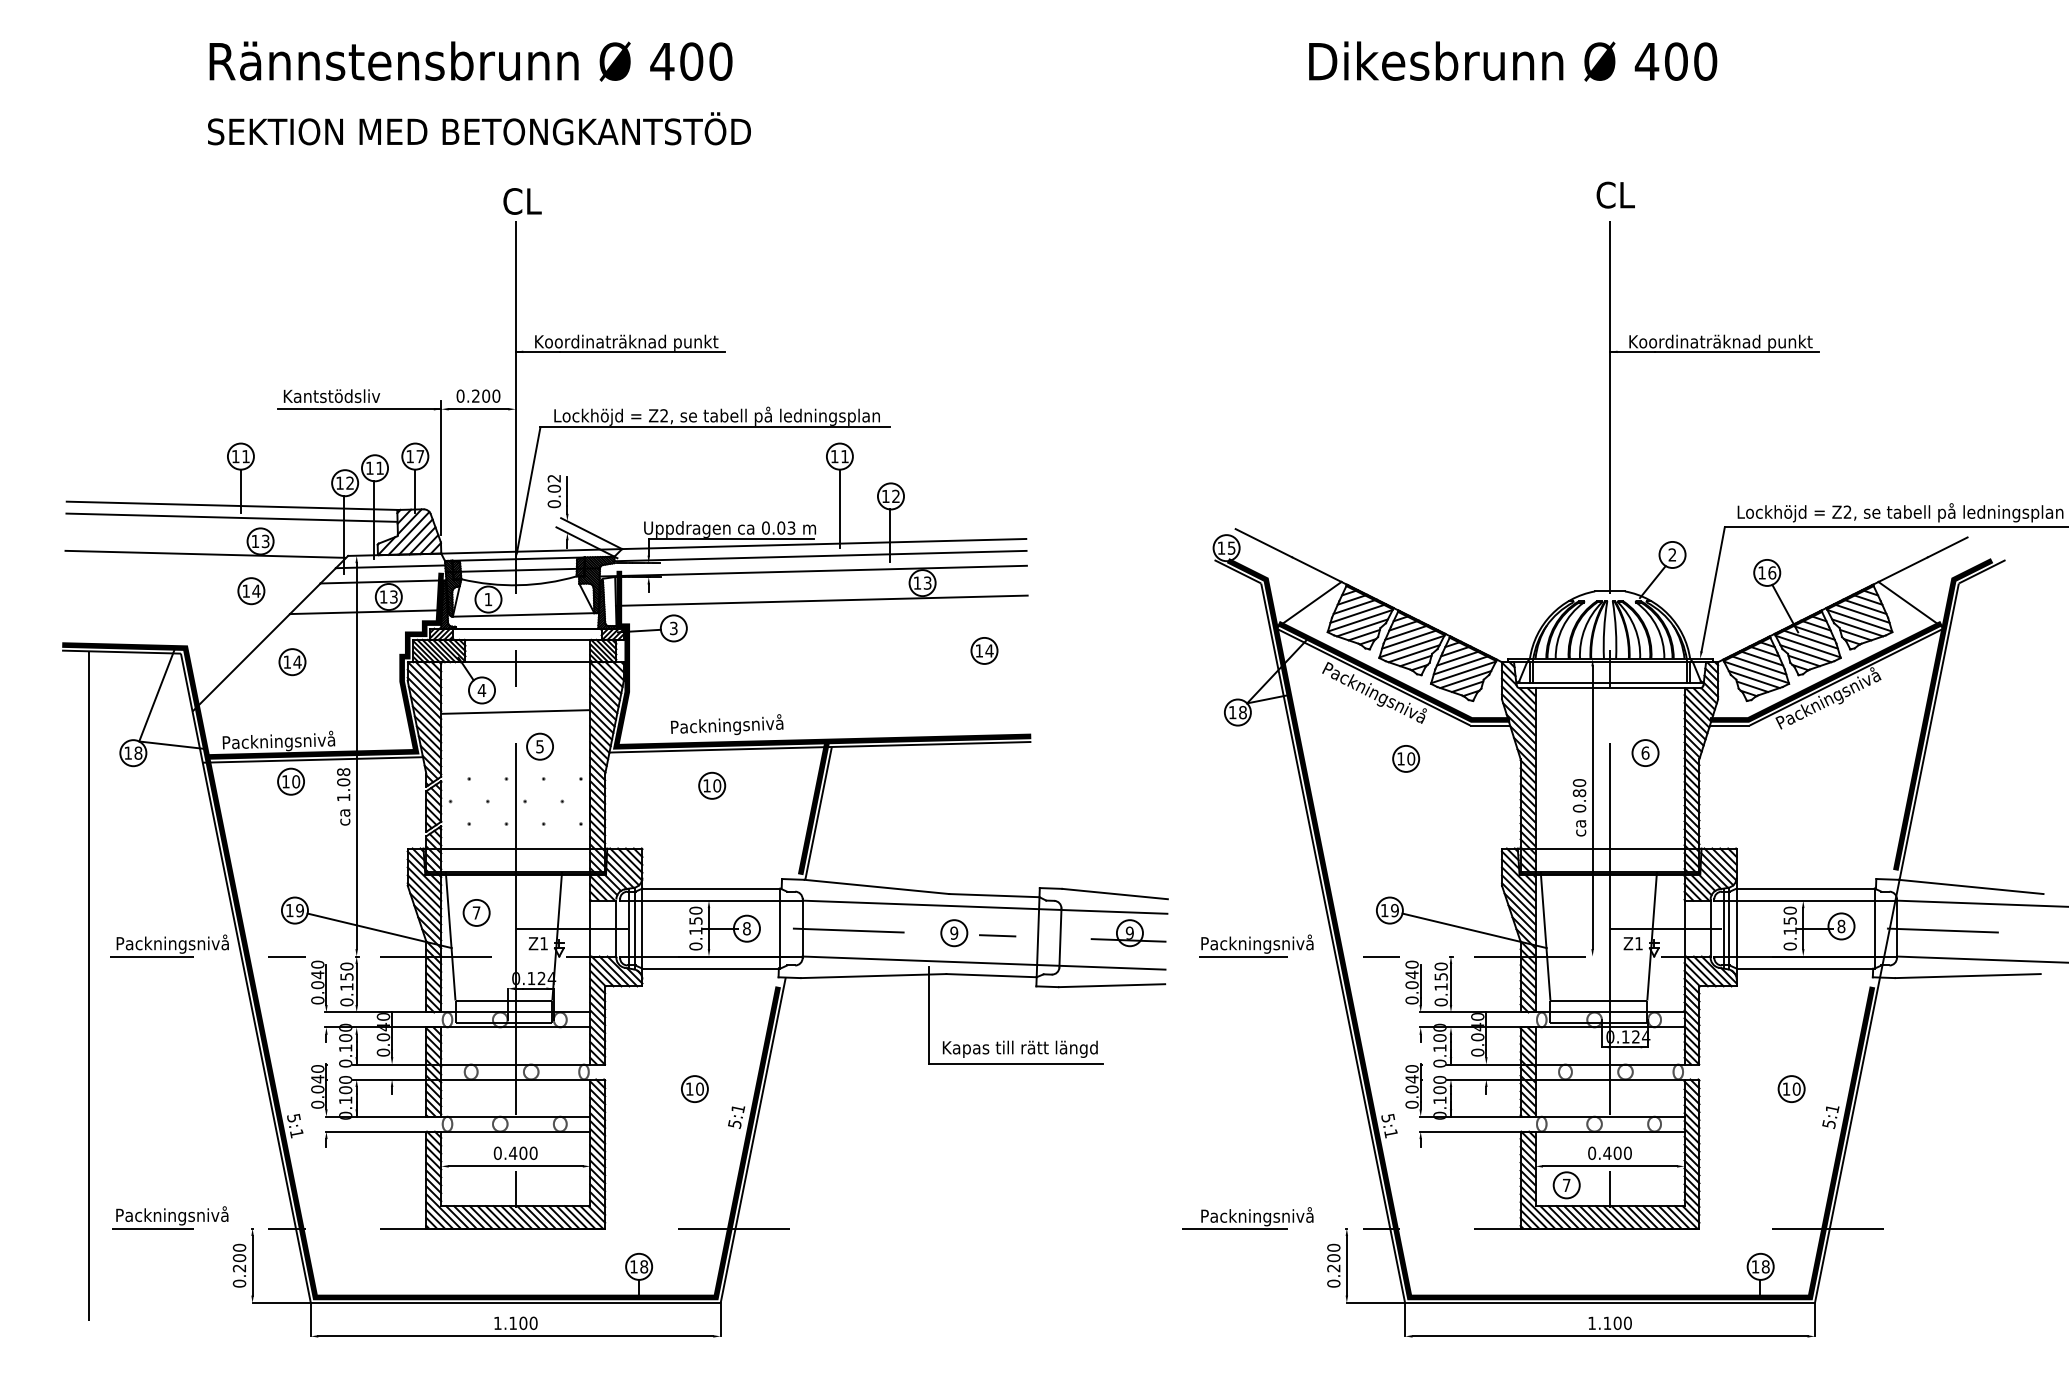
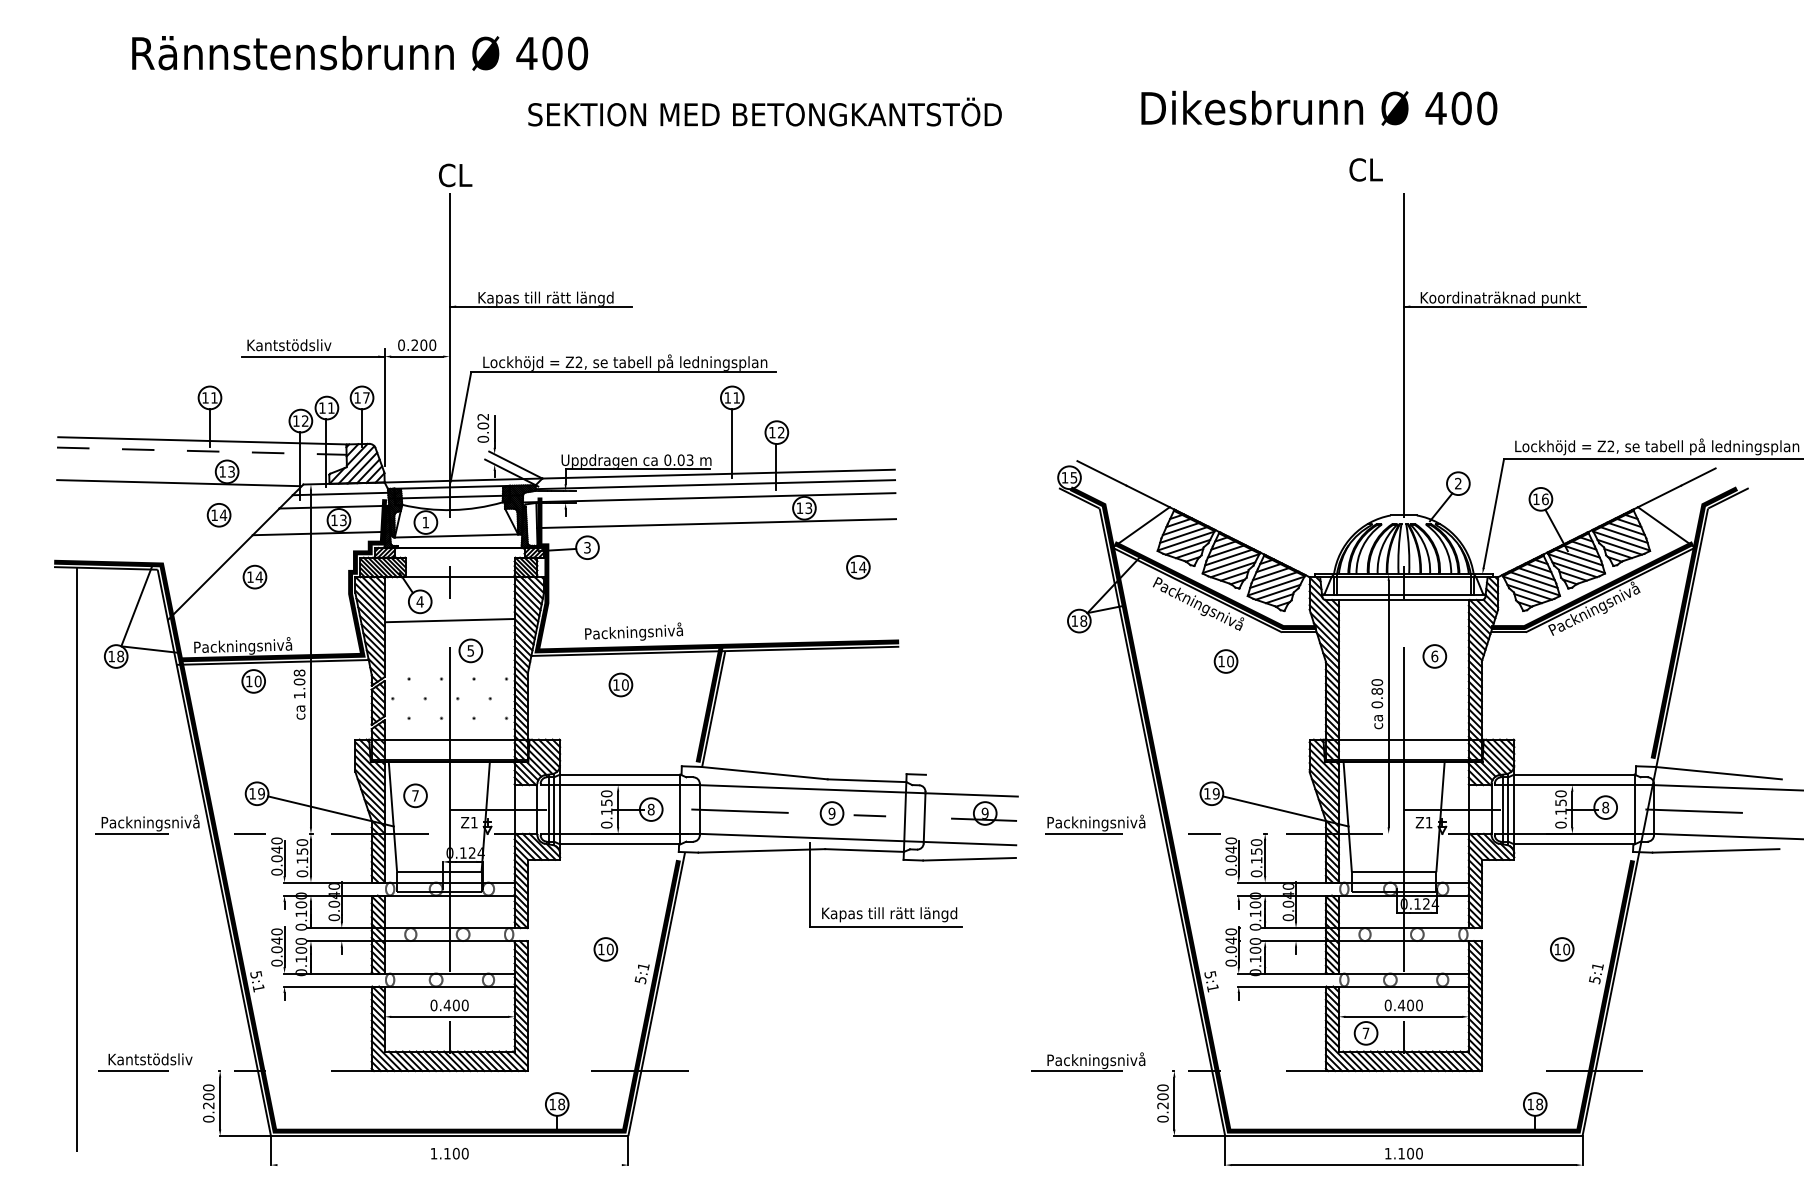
text: (470, 61) -> (359, 53), moved
text: (1513, 61) -> (1319, 108), moved
text: (479, 128) -> (765, 111), moved
text: (1615, 194) -> (1365, 169), moved
text: (626, 342) -> (546, 298), Koordinaträknad punkt -> Kapas till rätt längd
line: (232, 517) -> (202, 451), solid -> dashed
line: (527, 639) -> (459, 557), removed
line: (1114, 893) -> (971, 778), removed
text: (172, 1215) -> (150, 1059), Packningsnivå -> Kantstödsliv
line: (515, 1336) -> (449, 1165), removed

